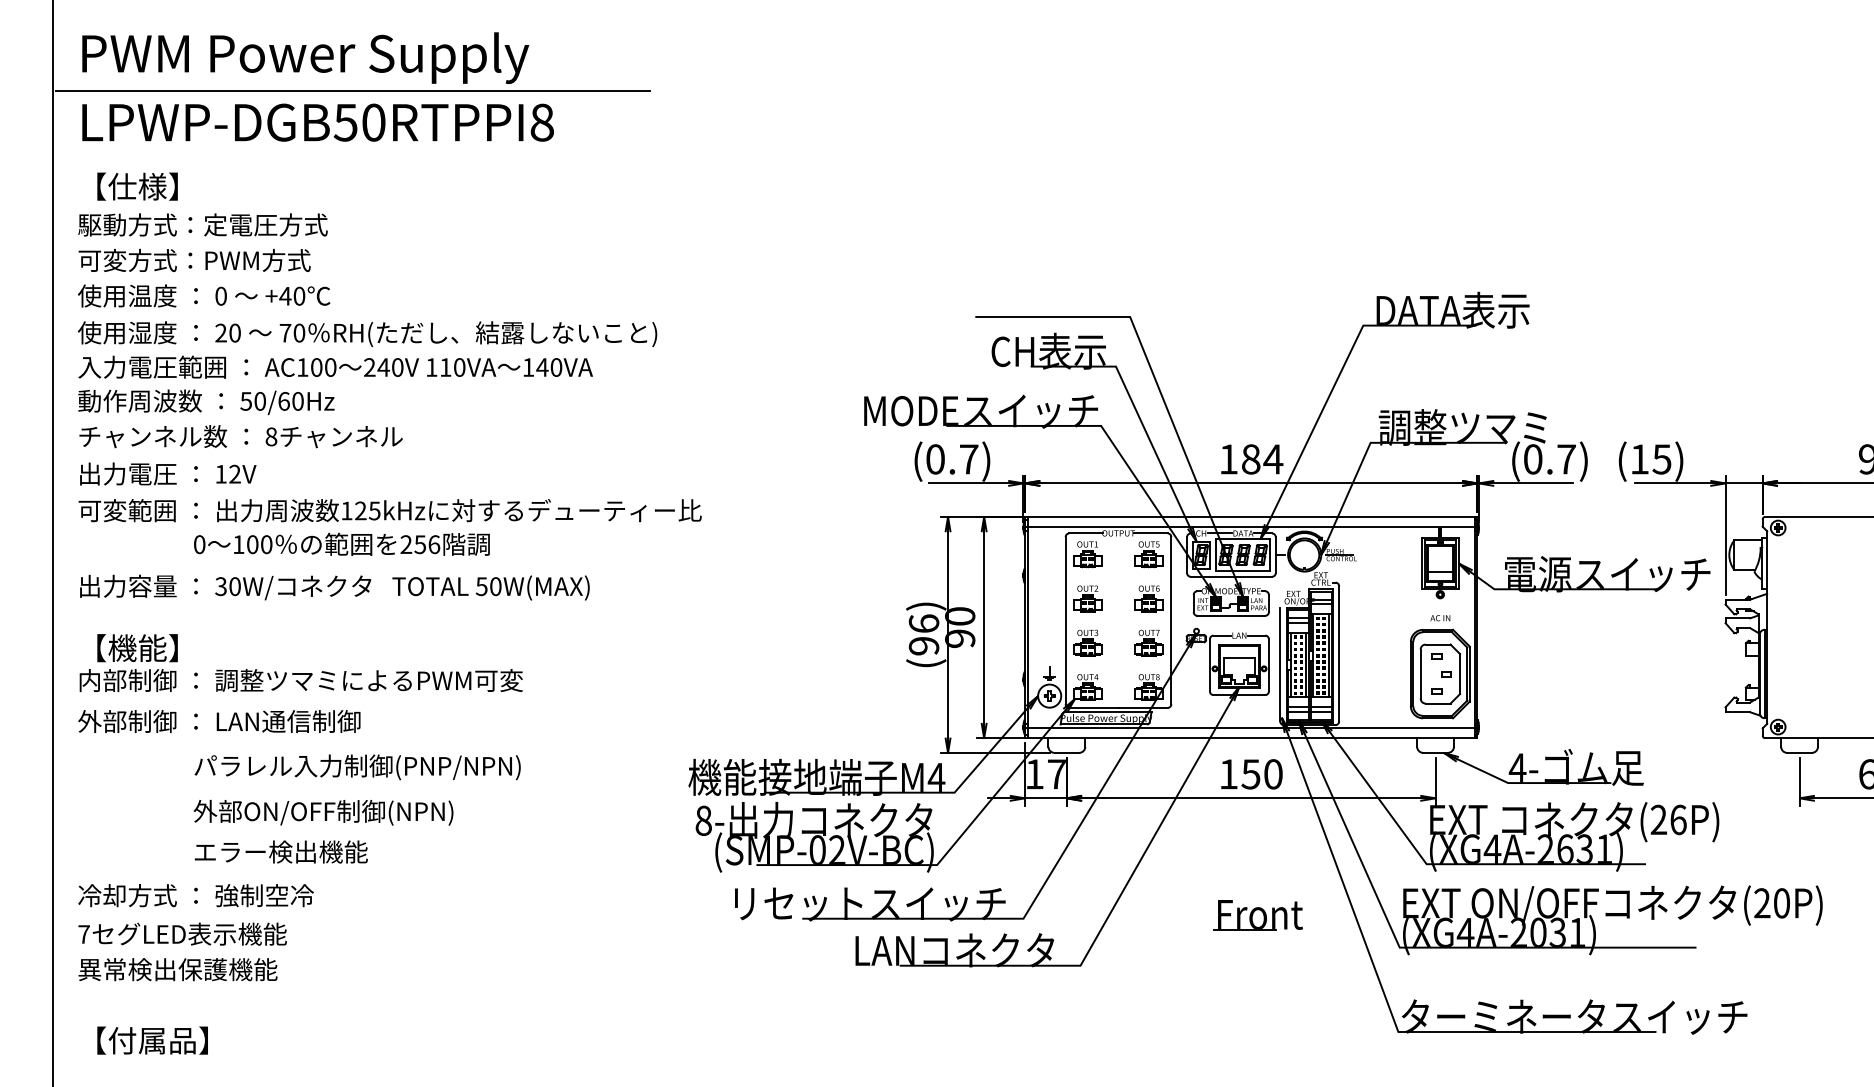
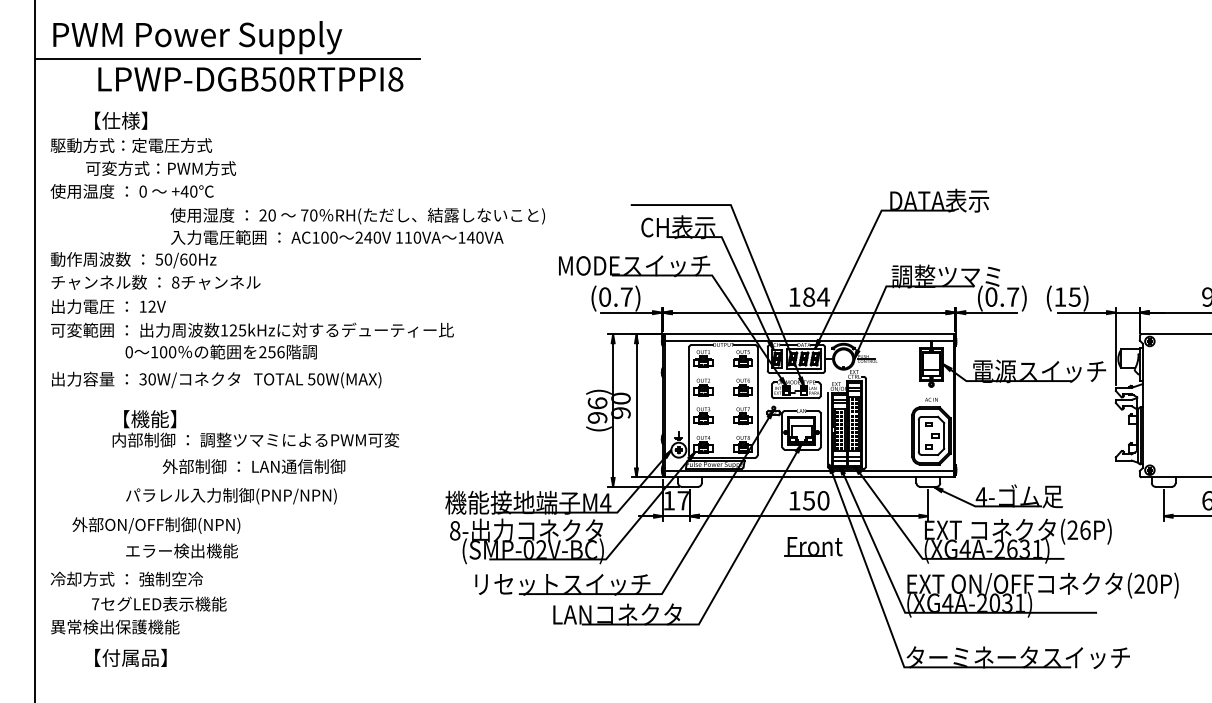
text: (317, 122) -> (250, 79), moved
text: (138, 186) -> (121, 120), moved
text: (193, 260) -> (160, 168), moved
text: (367, 348) -> (357, 225), moved
text: (300, 662) -> (255, 428), moved
text: (218, 721) -> (253, 466), moved
text: (323, 812) -> (156, 525), moved
part: (1257, 914) -> (813, 546), moved
text: (183, 933) -> (159, 603), moved
text: (152, 1039) -> (130, 657), moved

